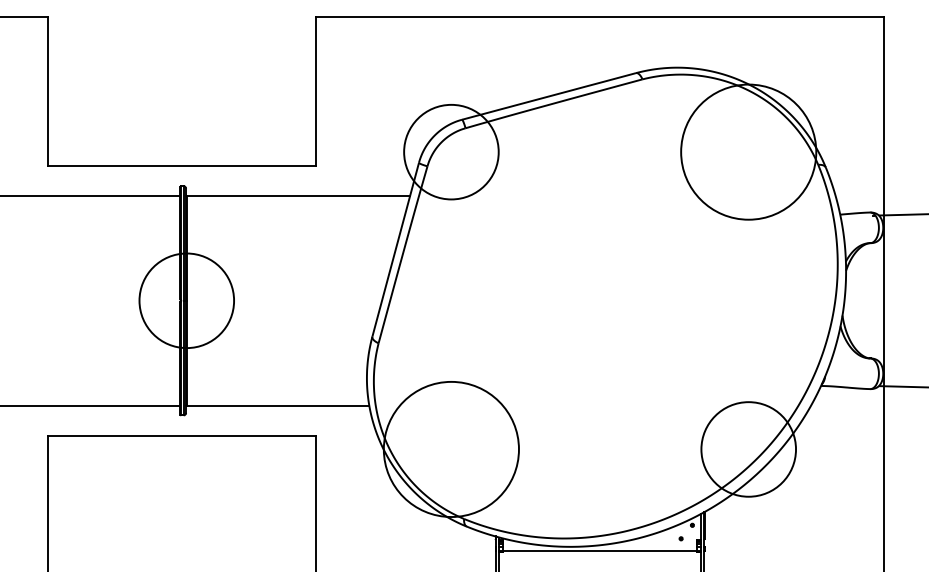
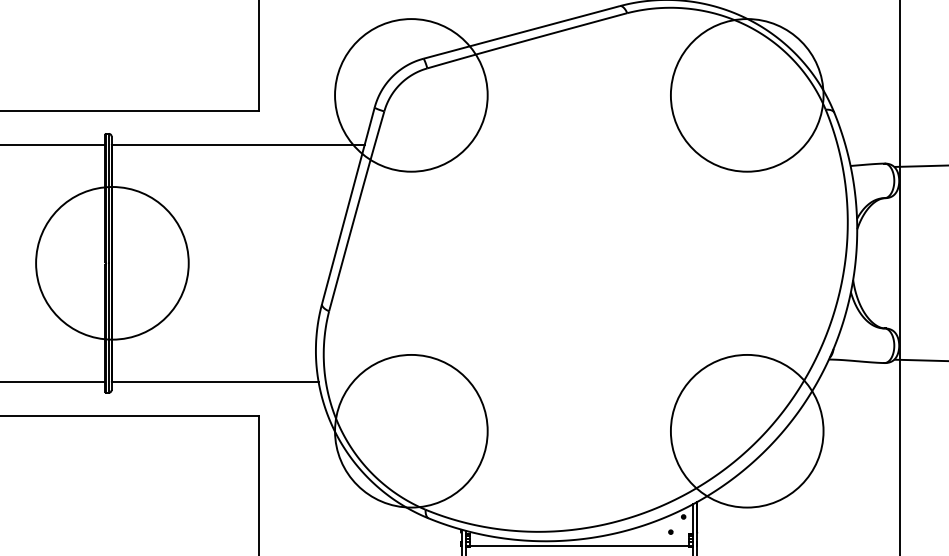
circle: (450, 151) -> (410, 94), size x1.43
circle: (186, 300) -> (112, 262), size x1.43
circle: (748, 449) -> (746, 431), size x1.43

